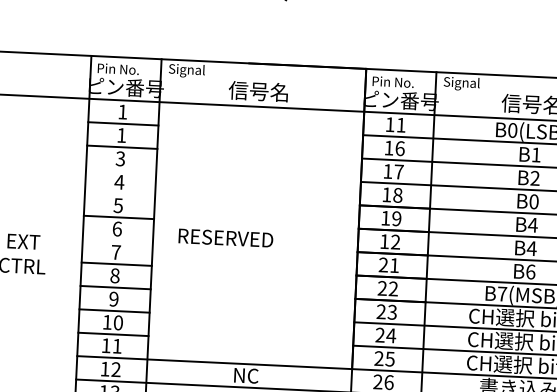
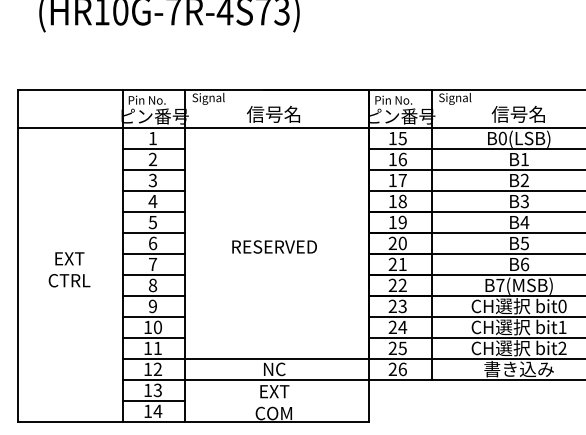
text: (400, 125) -> (402, 138), 11 -> 15
text: (121, 134) -> (152, 158), 1 -> 2
line: (120, 171) -> (153, 191), added
line: (119, 194) -> (153, 212), added
text: (533, 201) -> (524, 201), B0 -> B3
text: (225, 237) -> (274, 246), moved
line: (117, 240) -> (153, 253), added
text: (389, 241) -> (397, 243), 12 -> 20
text: (531, 248) -> (524, 243), B4 -> B5

